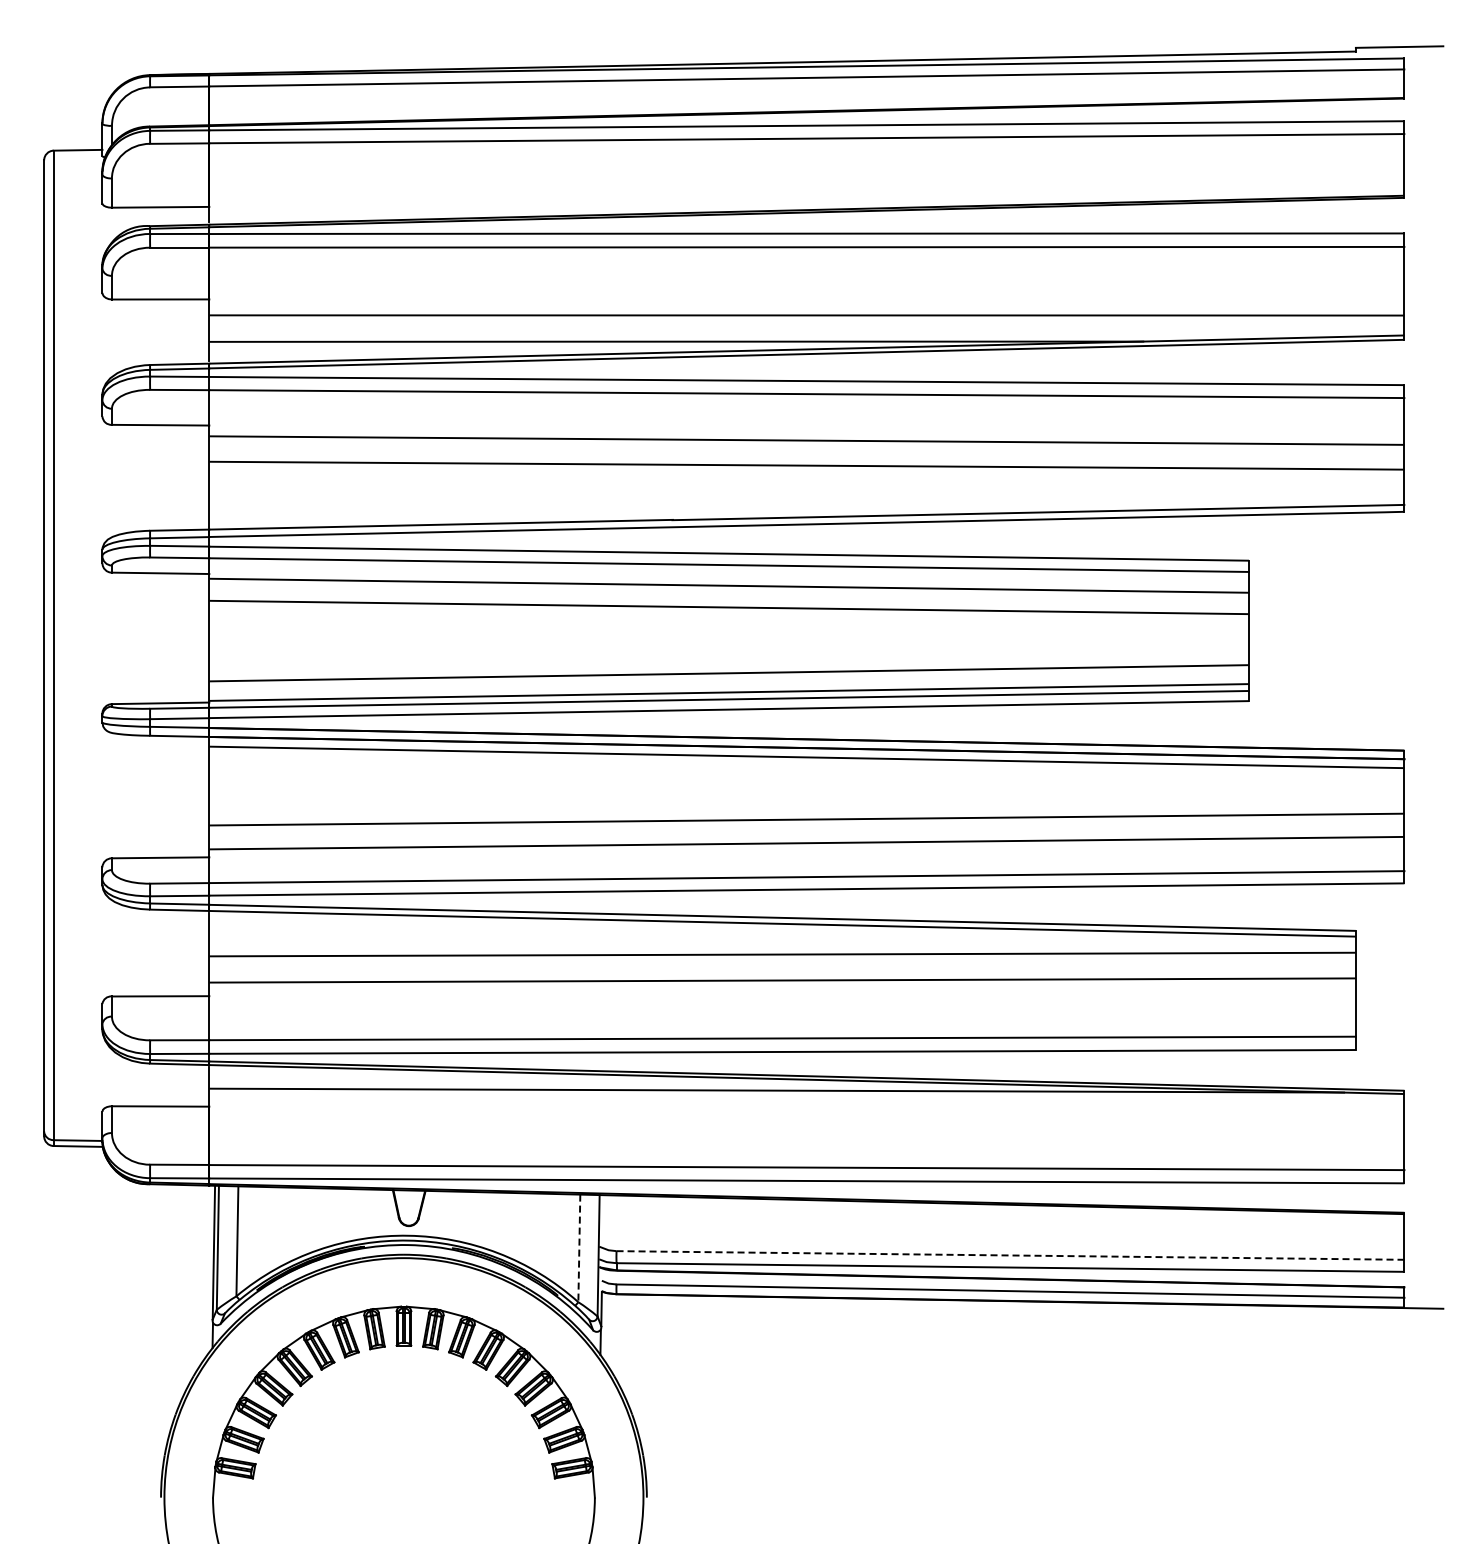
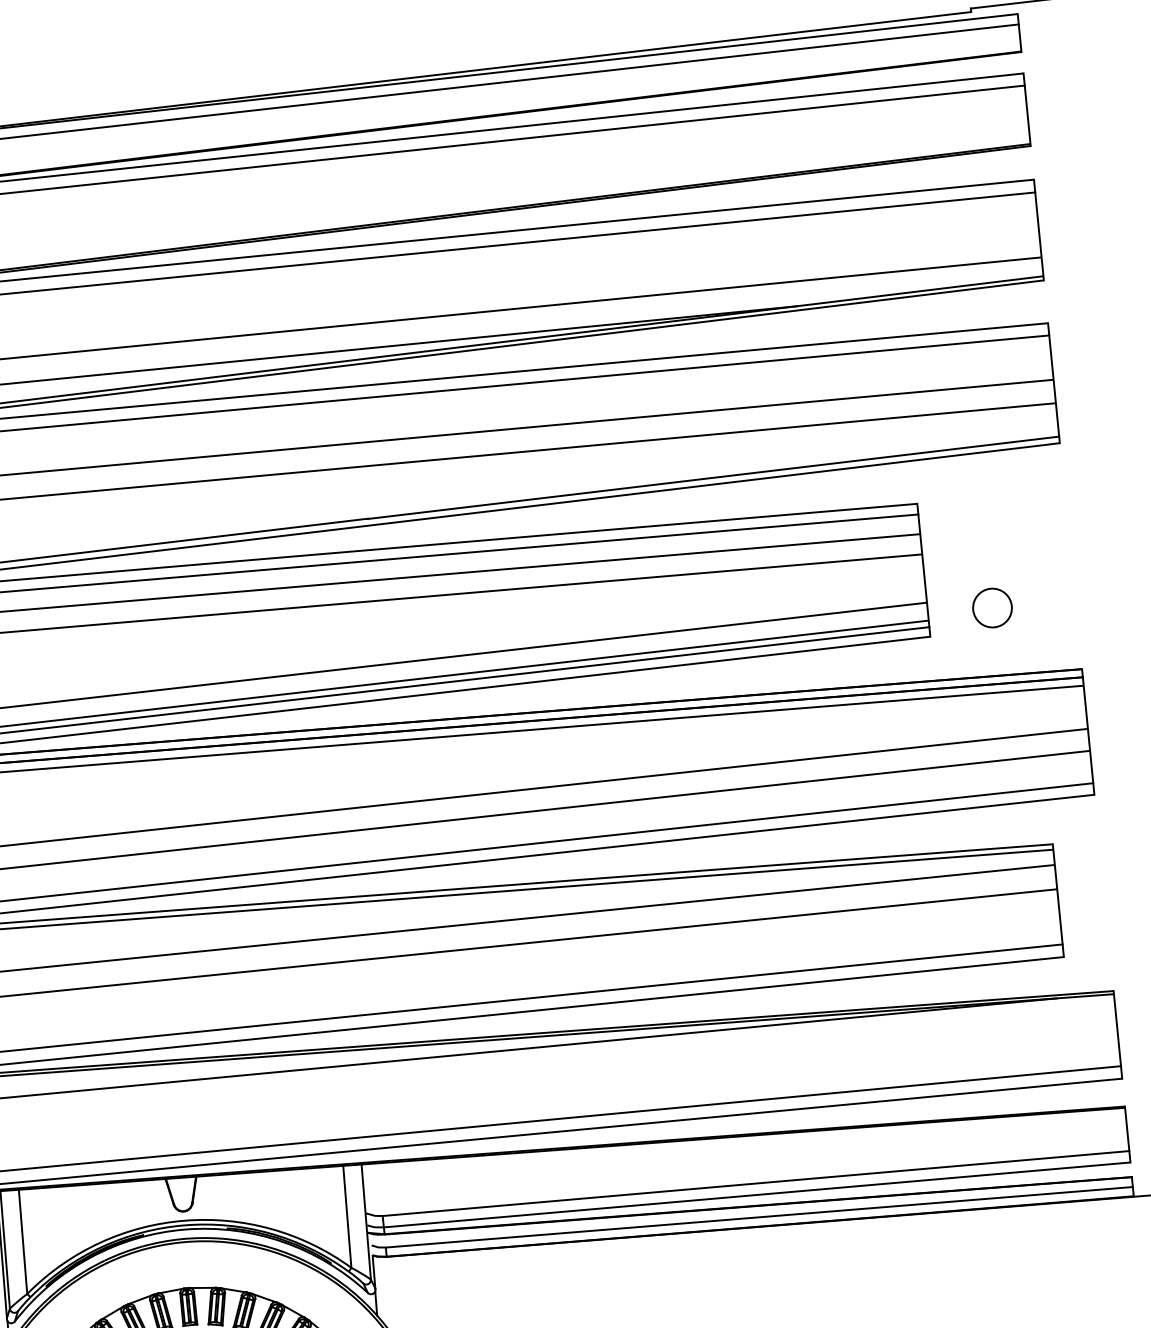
circle: (1316, 677) -> (992, 608), added
line: (579, 1248) -> (347, 1216), dashed -> solid
line: (1010, 1255) -> (756, 1183), dashed -> solid

